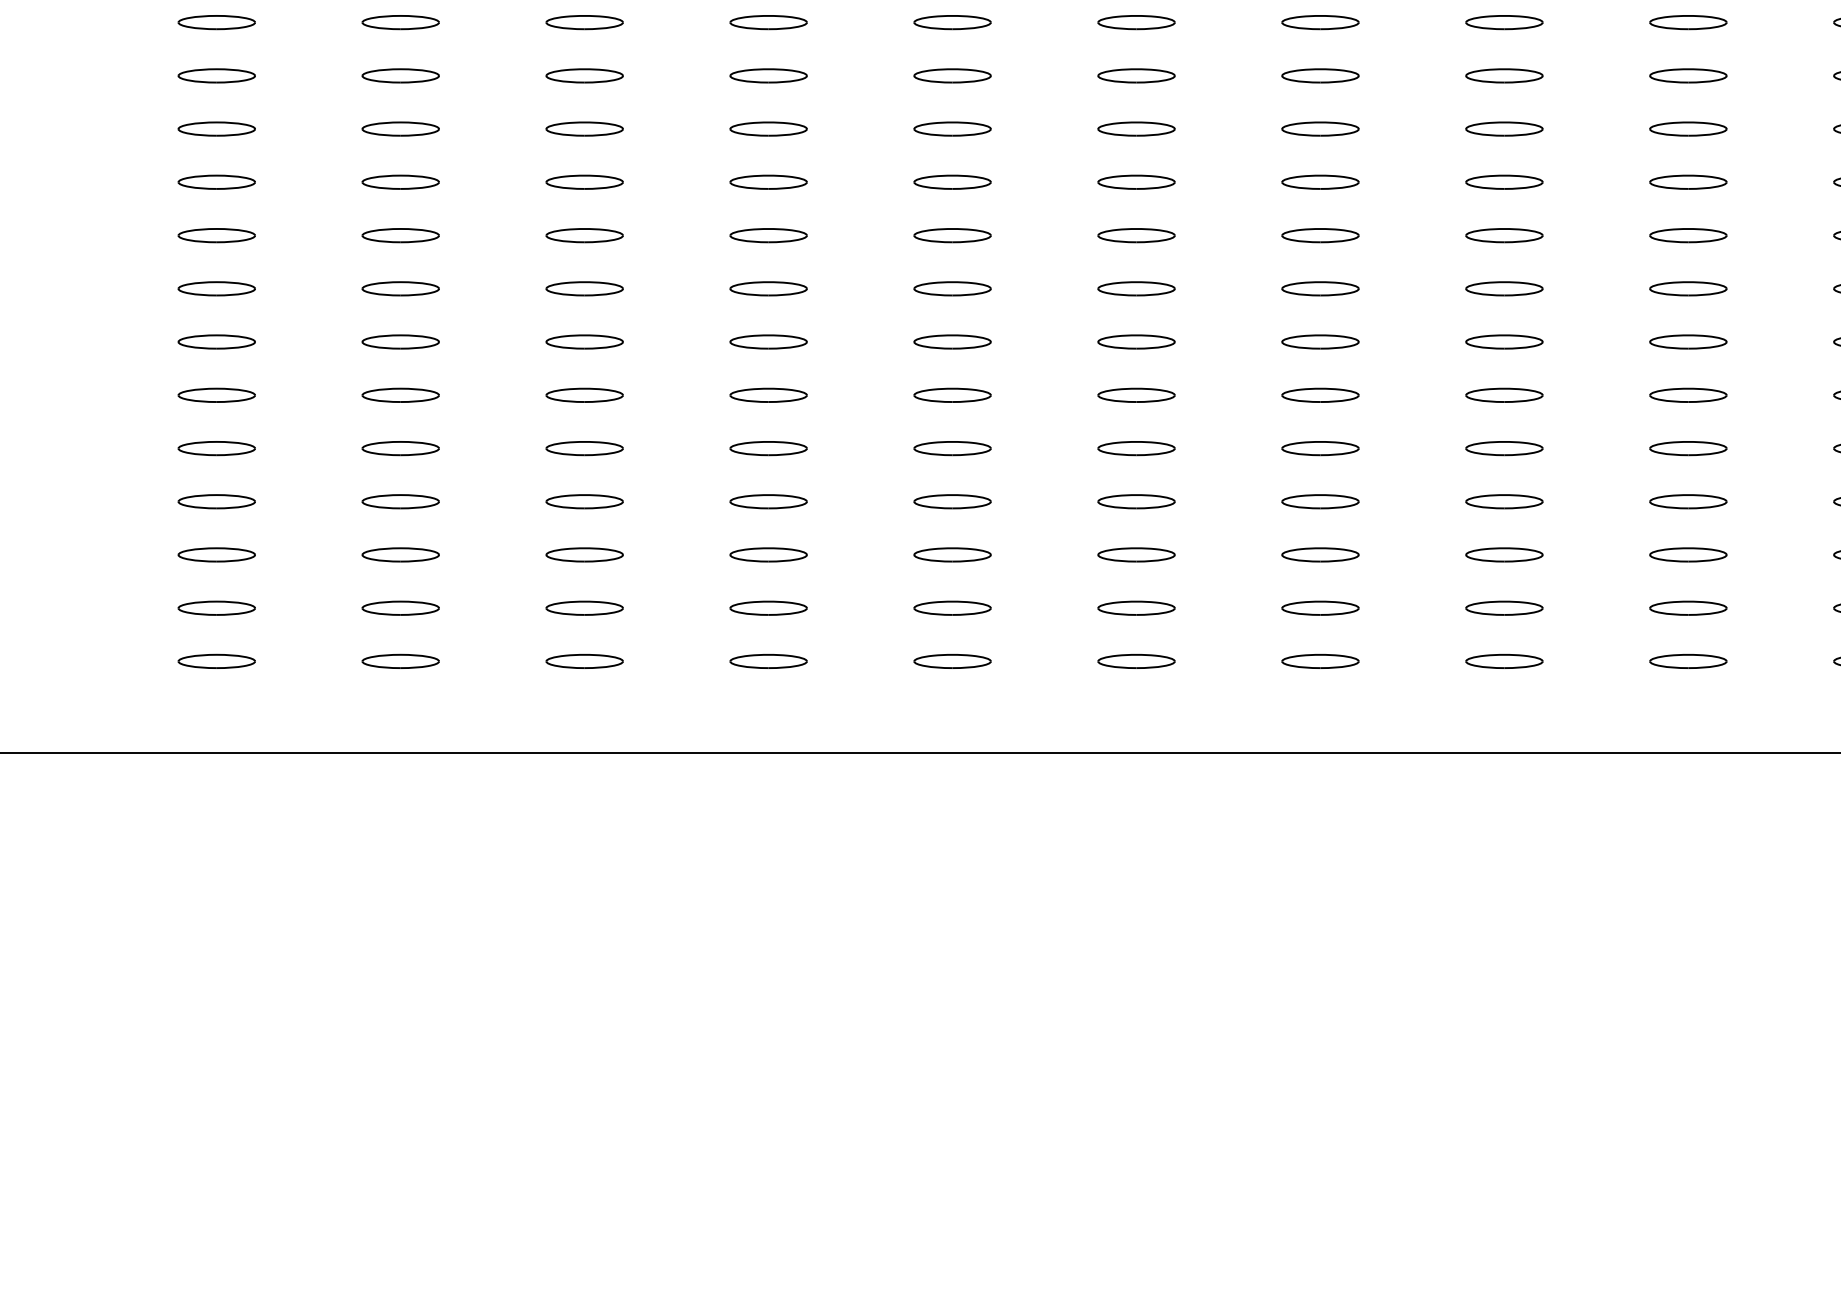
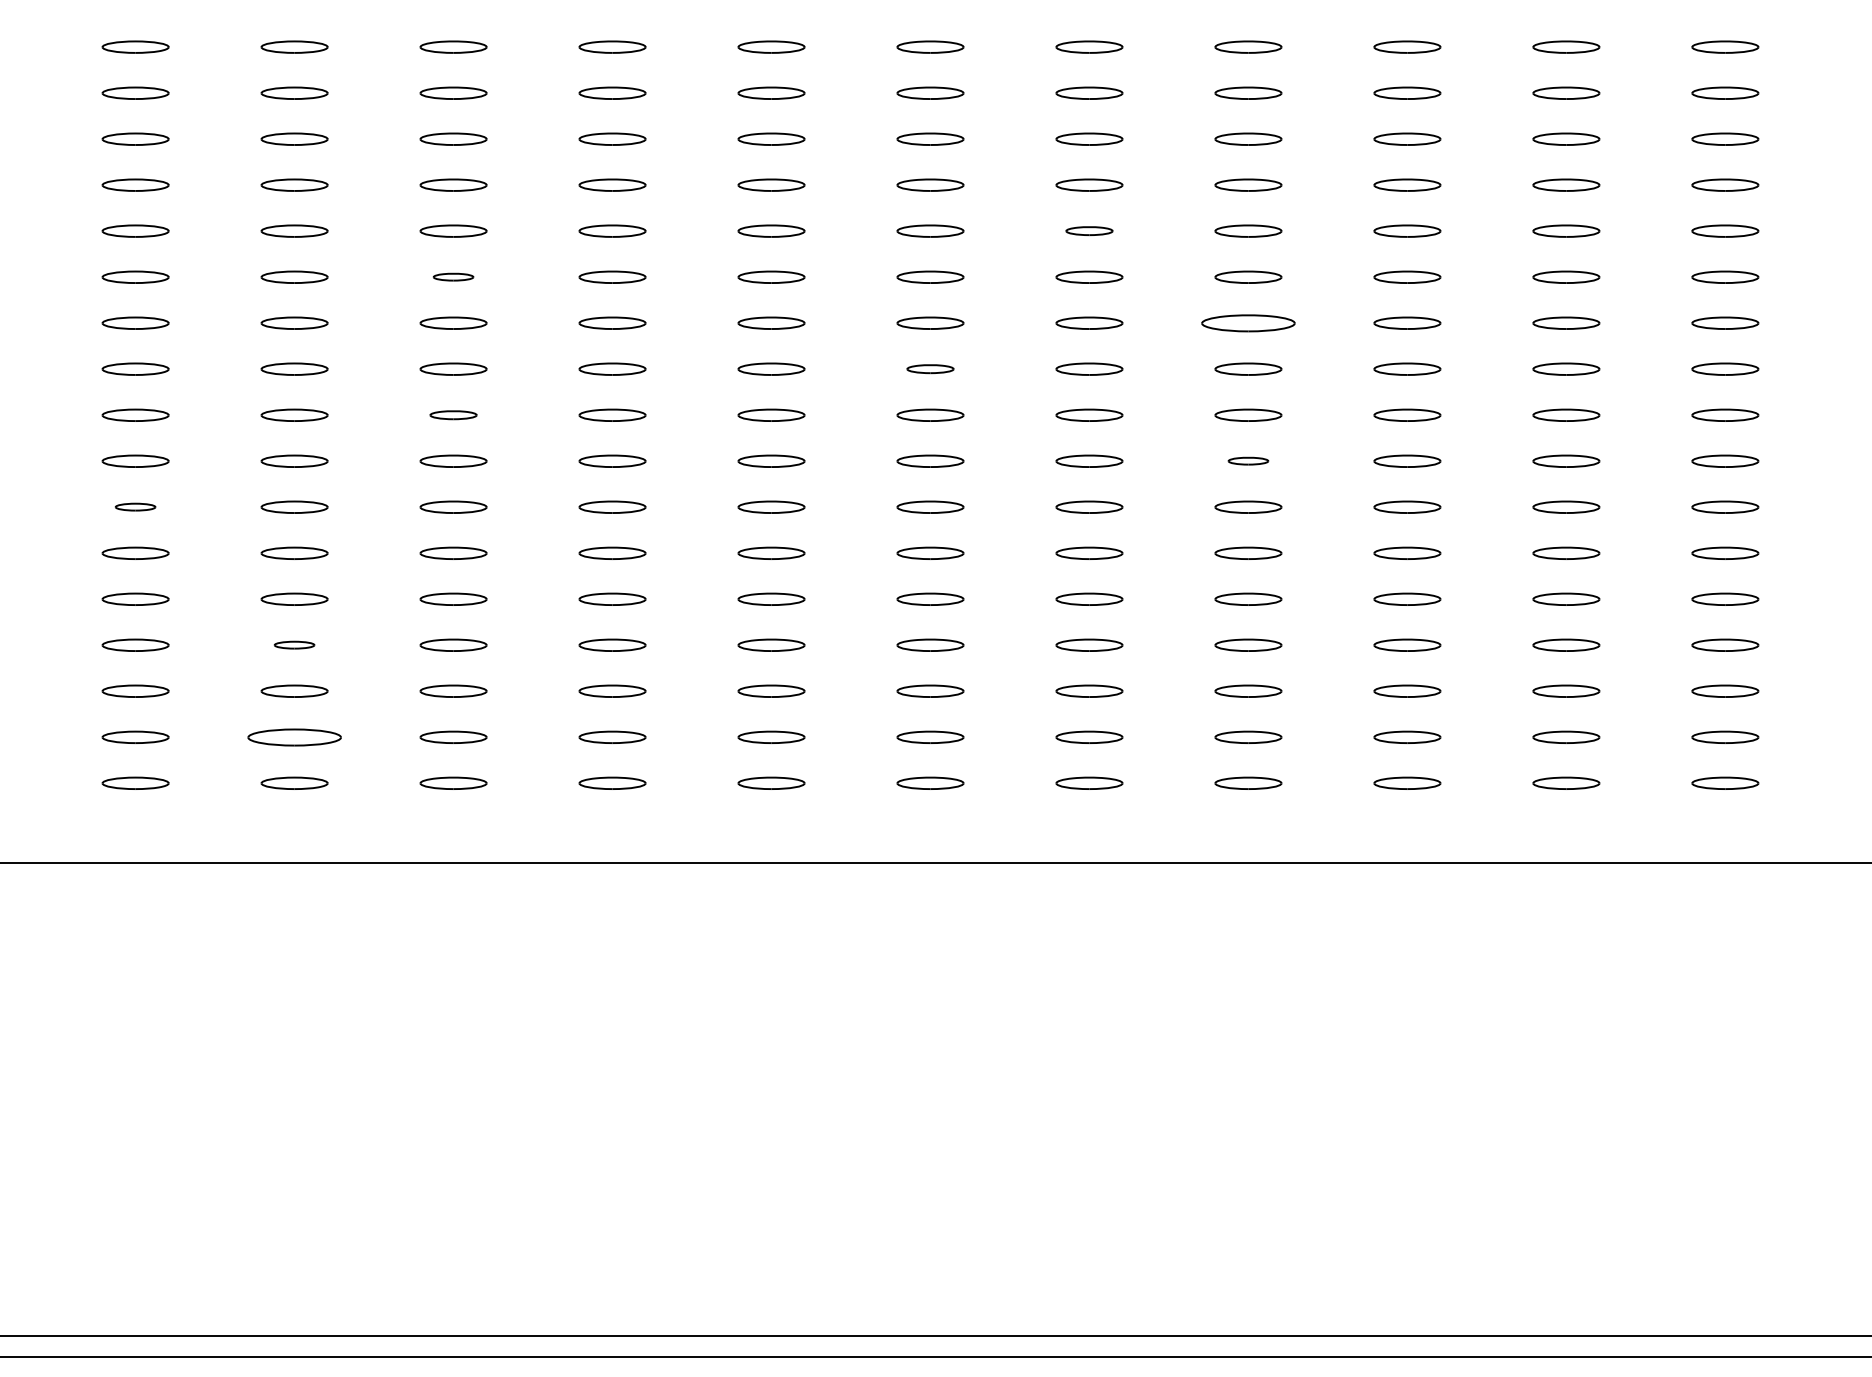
part: (1320, 21) -> (1089, 230), size x0.7
part: (584, 74) -> (453, 276), size x0.6
part: (1504, 128) -> (1248, 322), size x1.4
part: (1136, 181) -> (930, 368), size x0.7
part: (584, 234) -> (453, 414), size x0.7
part: (1504, 287) -> (1248, 460), size x0.6
part: (216, 341) -> (135, 506), size x0.6
part: (400, 500) -> (294, 644), size x0.6
part: (400, 607) -> (294, 736), size x1.4

